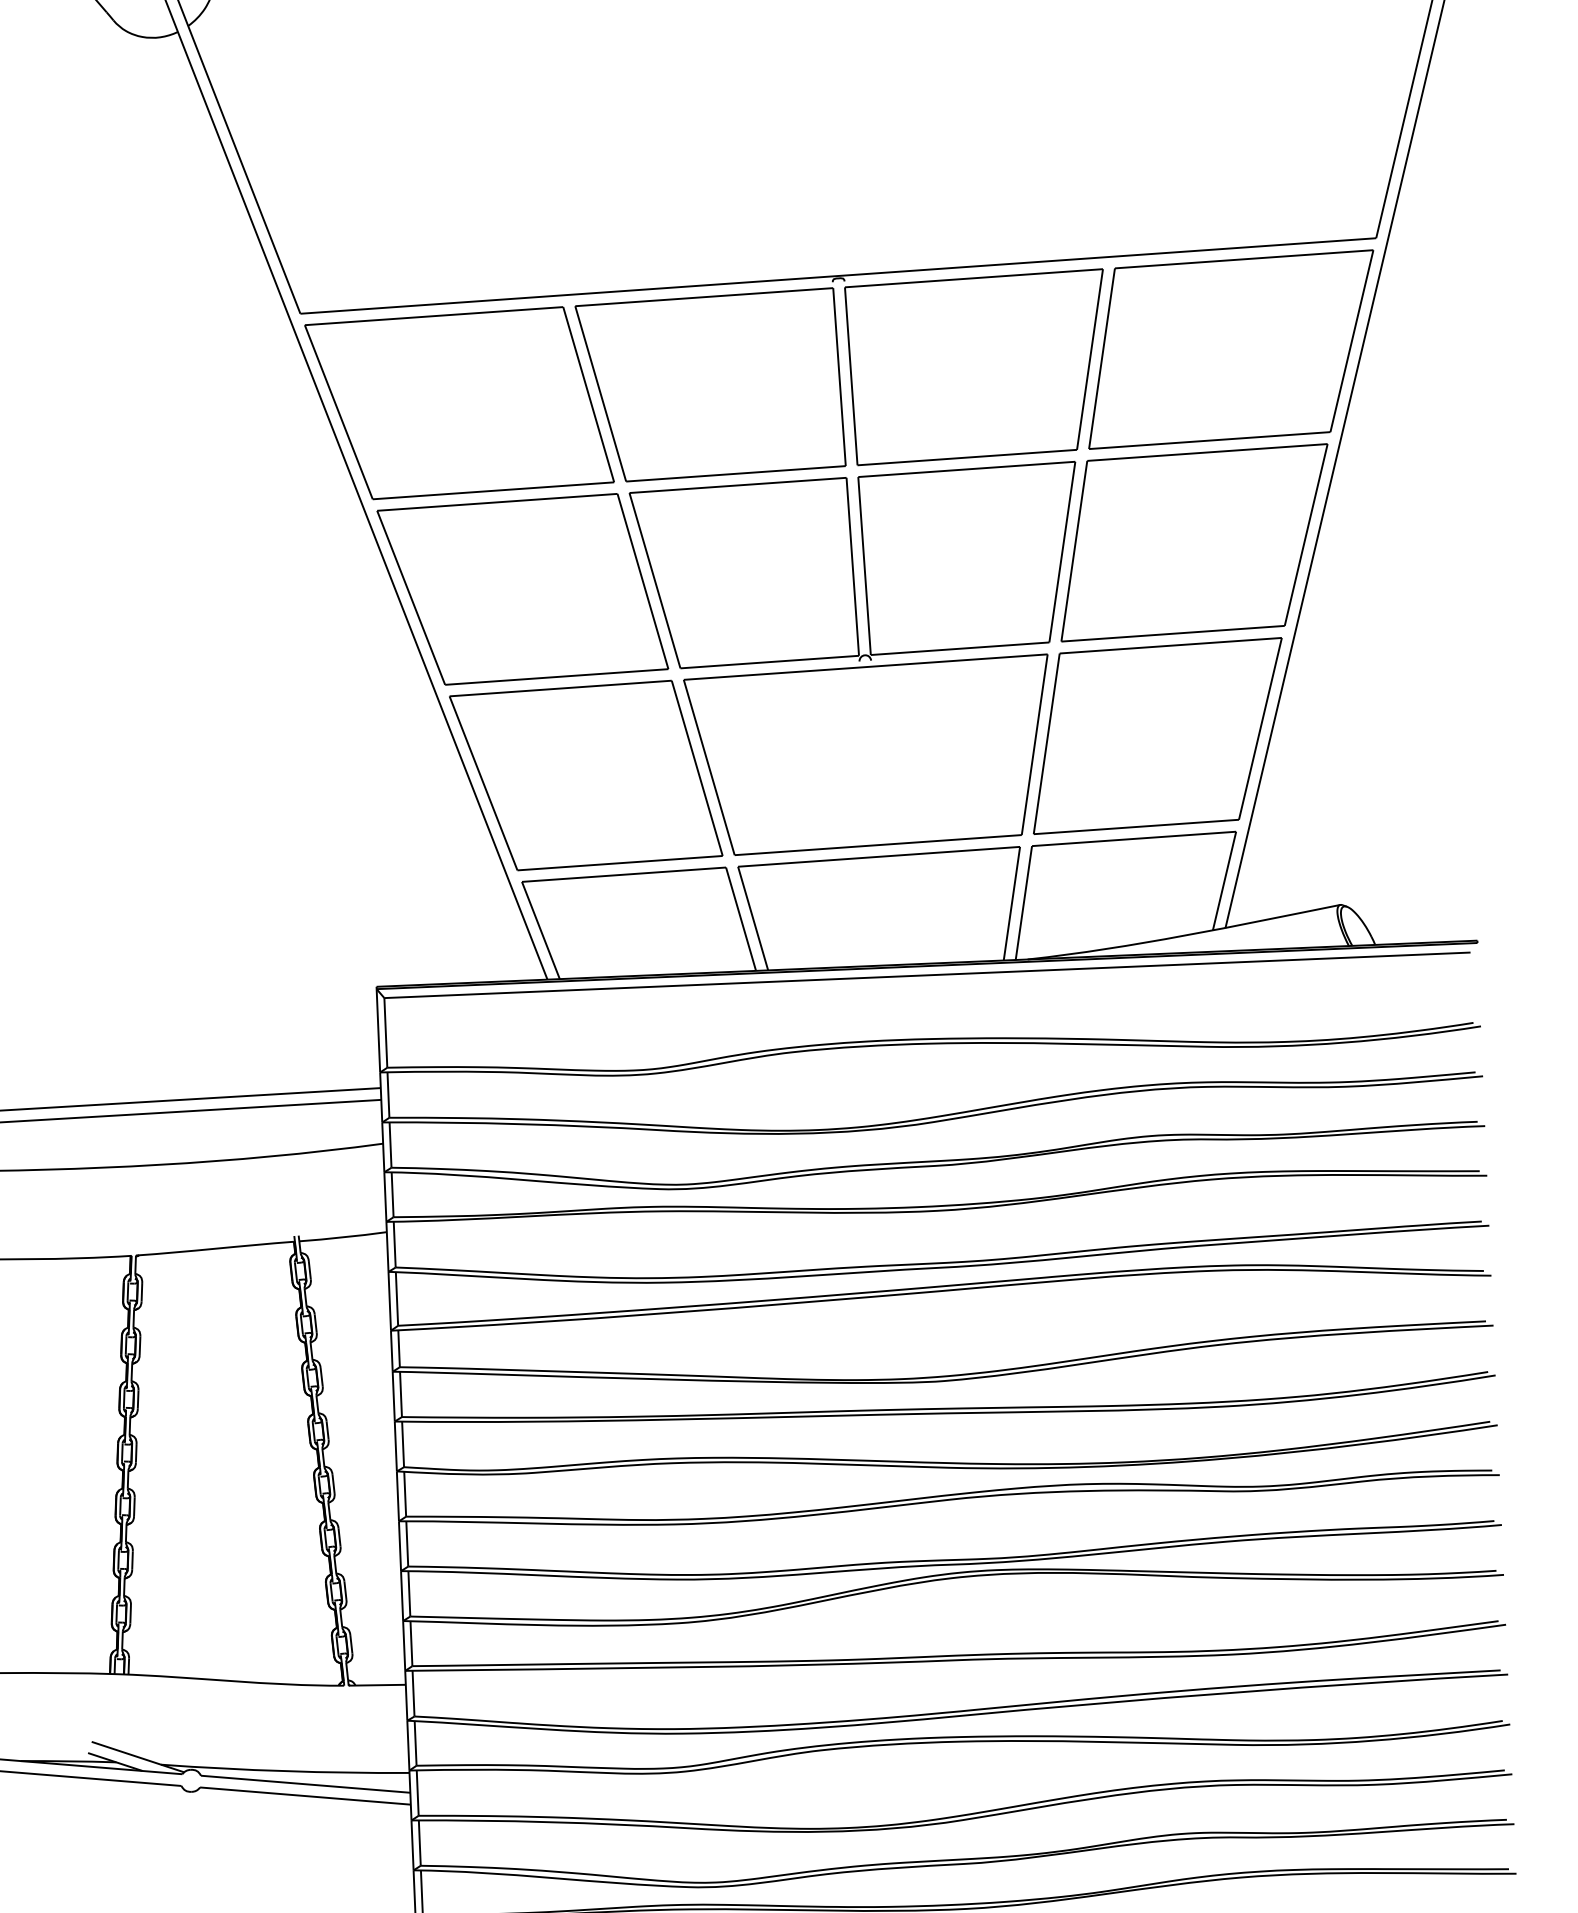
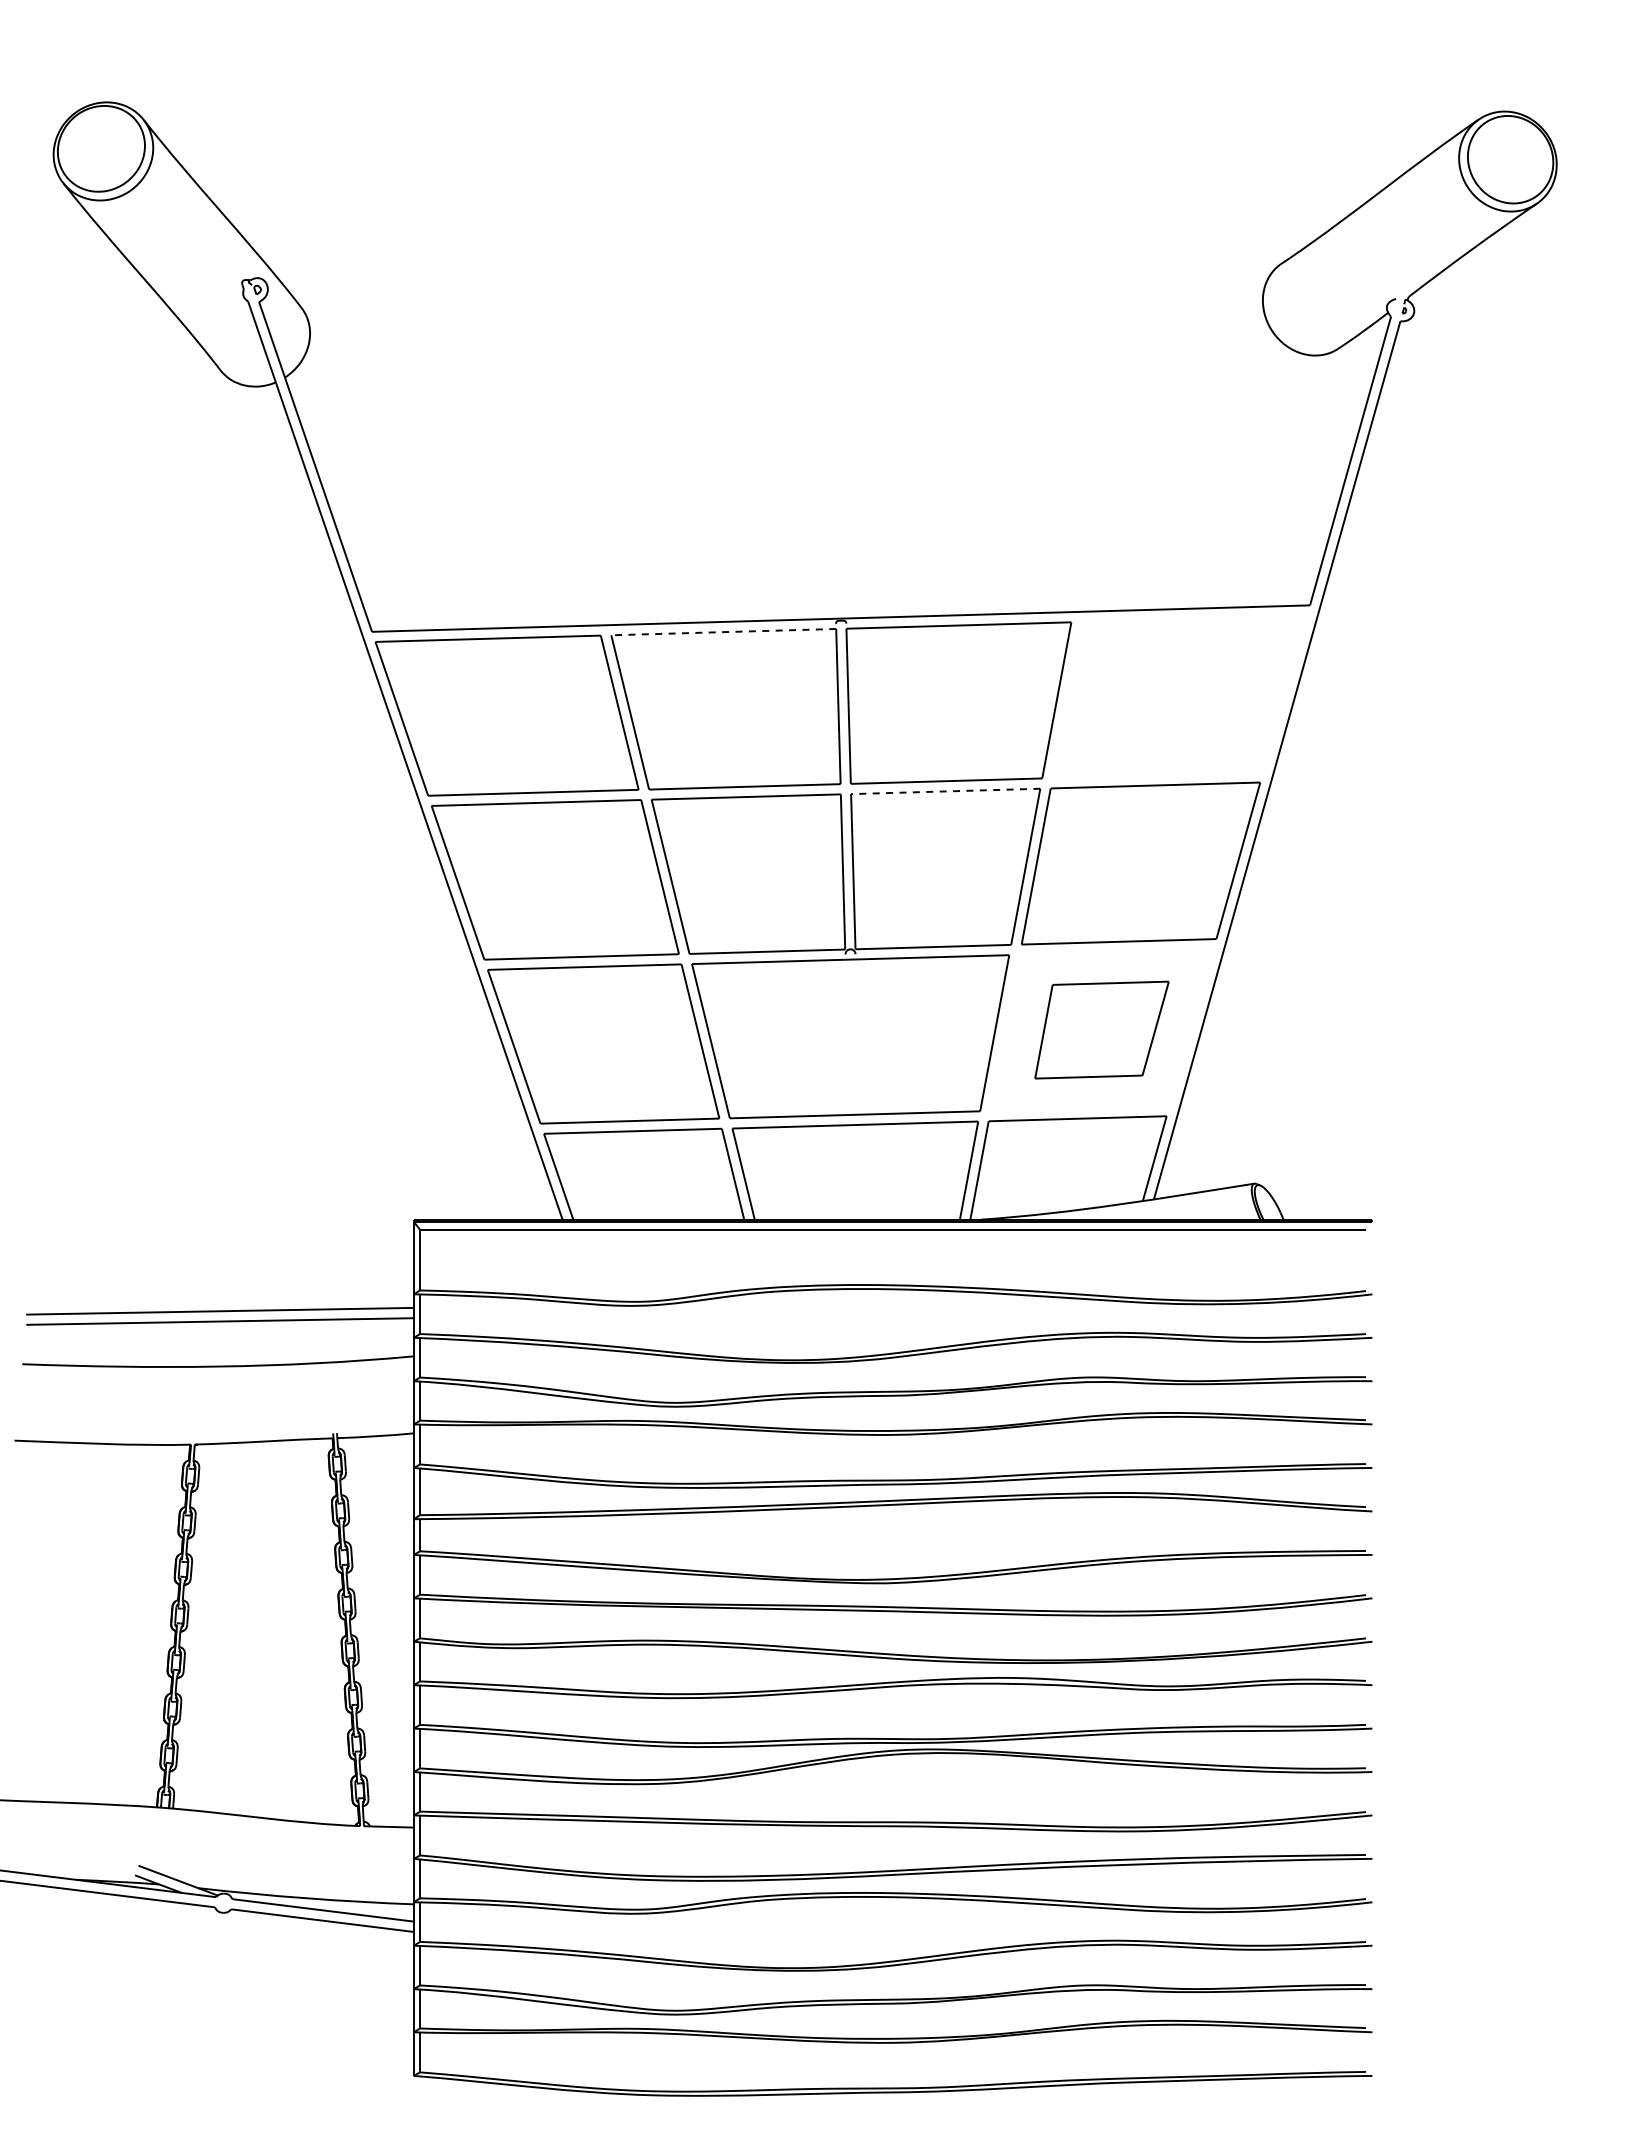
line: (703, 297) -> (723, 632), solid -> dashed
part: (1230, 349) -> (1179, 696), removed
line: (966, 469) -> (945, 791), solid -> dashed
part: (1157, 735) -> (1101, 1029), size x0.6

